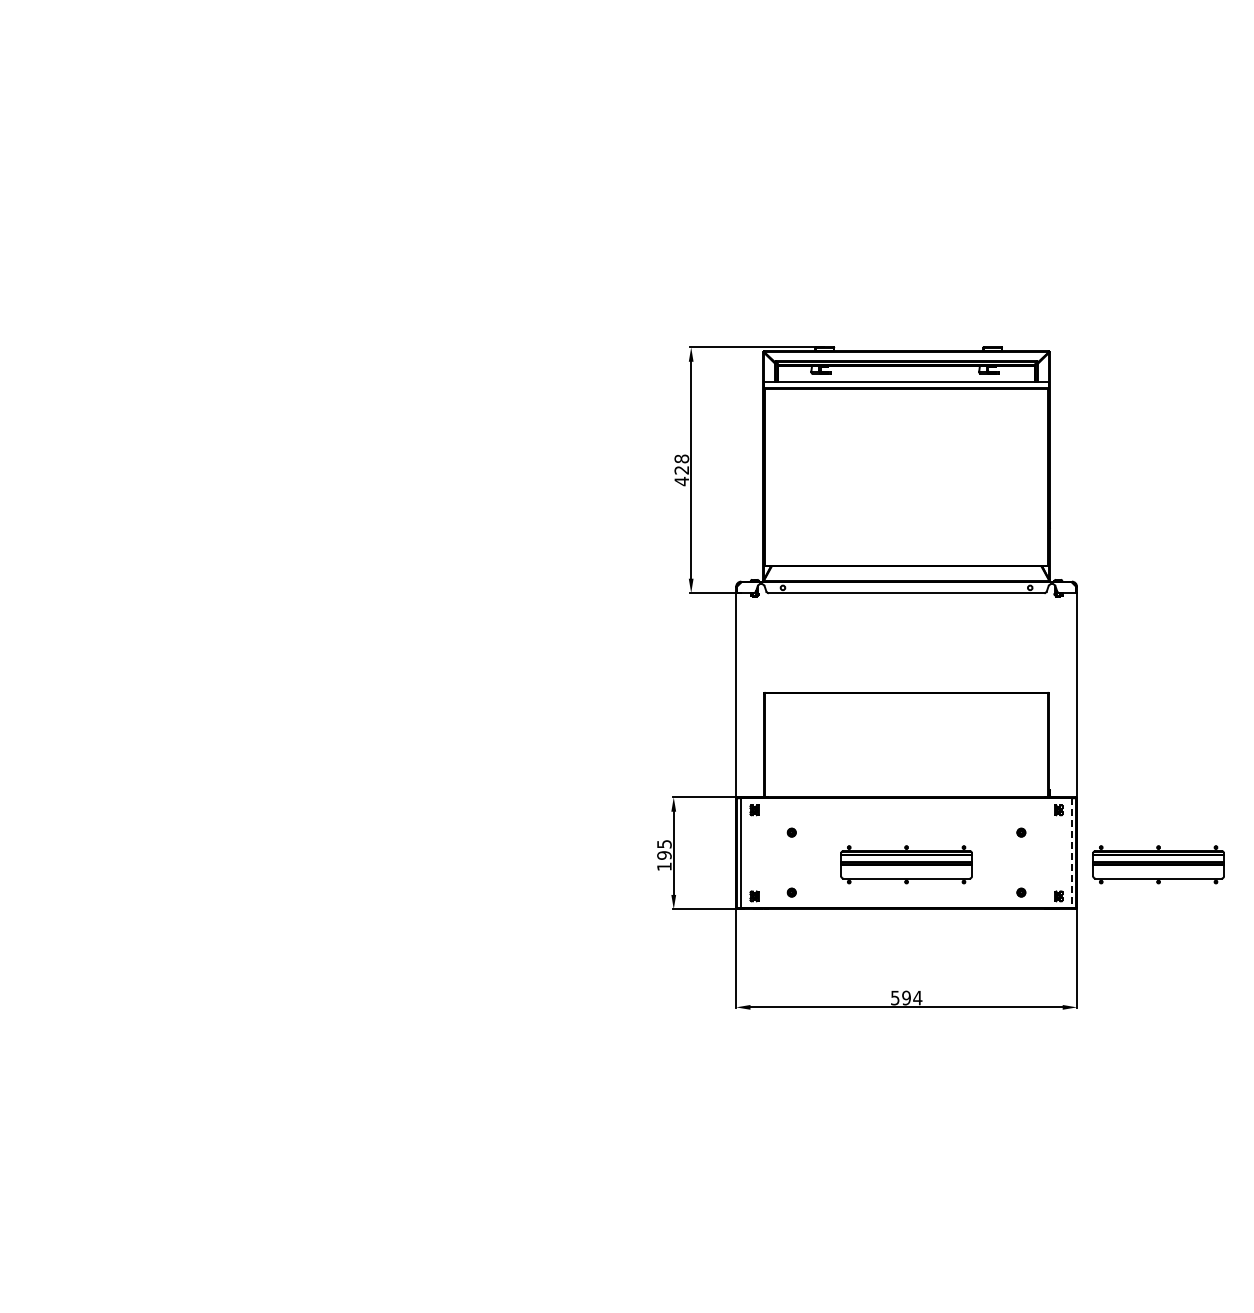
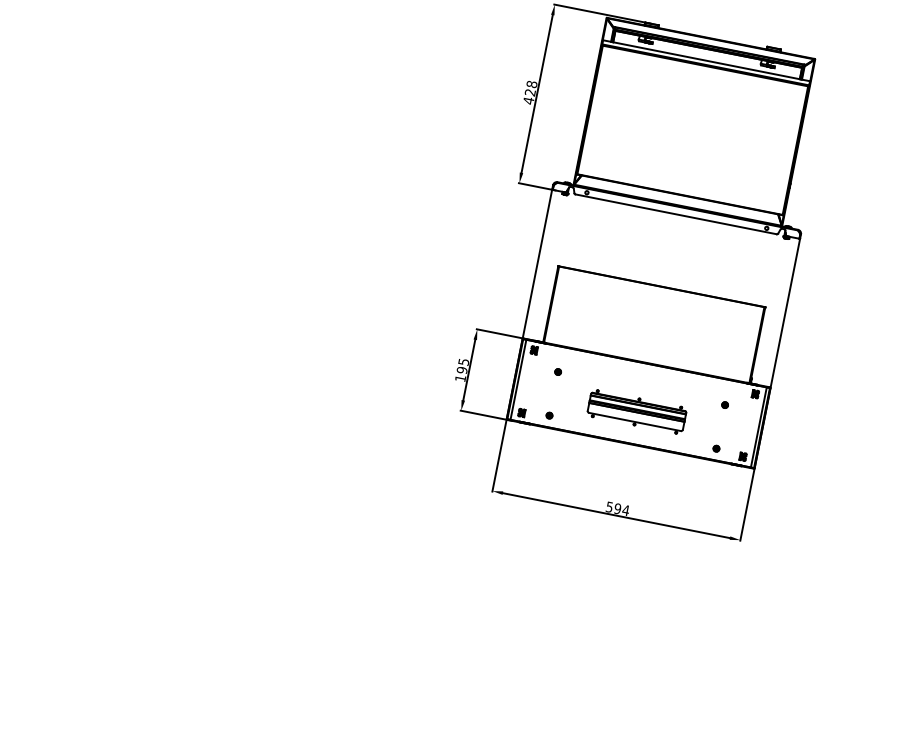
line: (1071, 853) -> (758, 427), dashed -> solid
part: (1158, 864) -> (820, 448), removed

